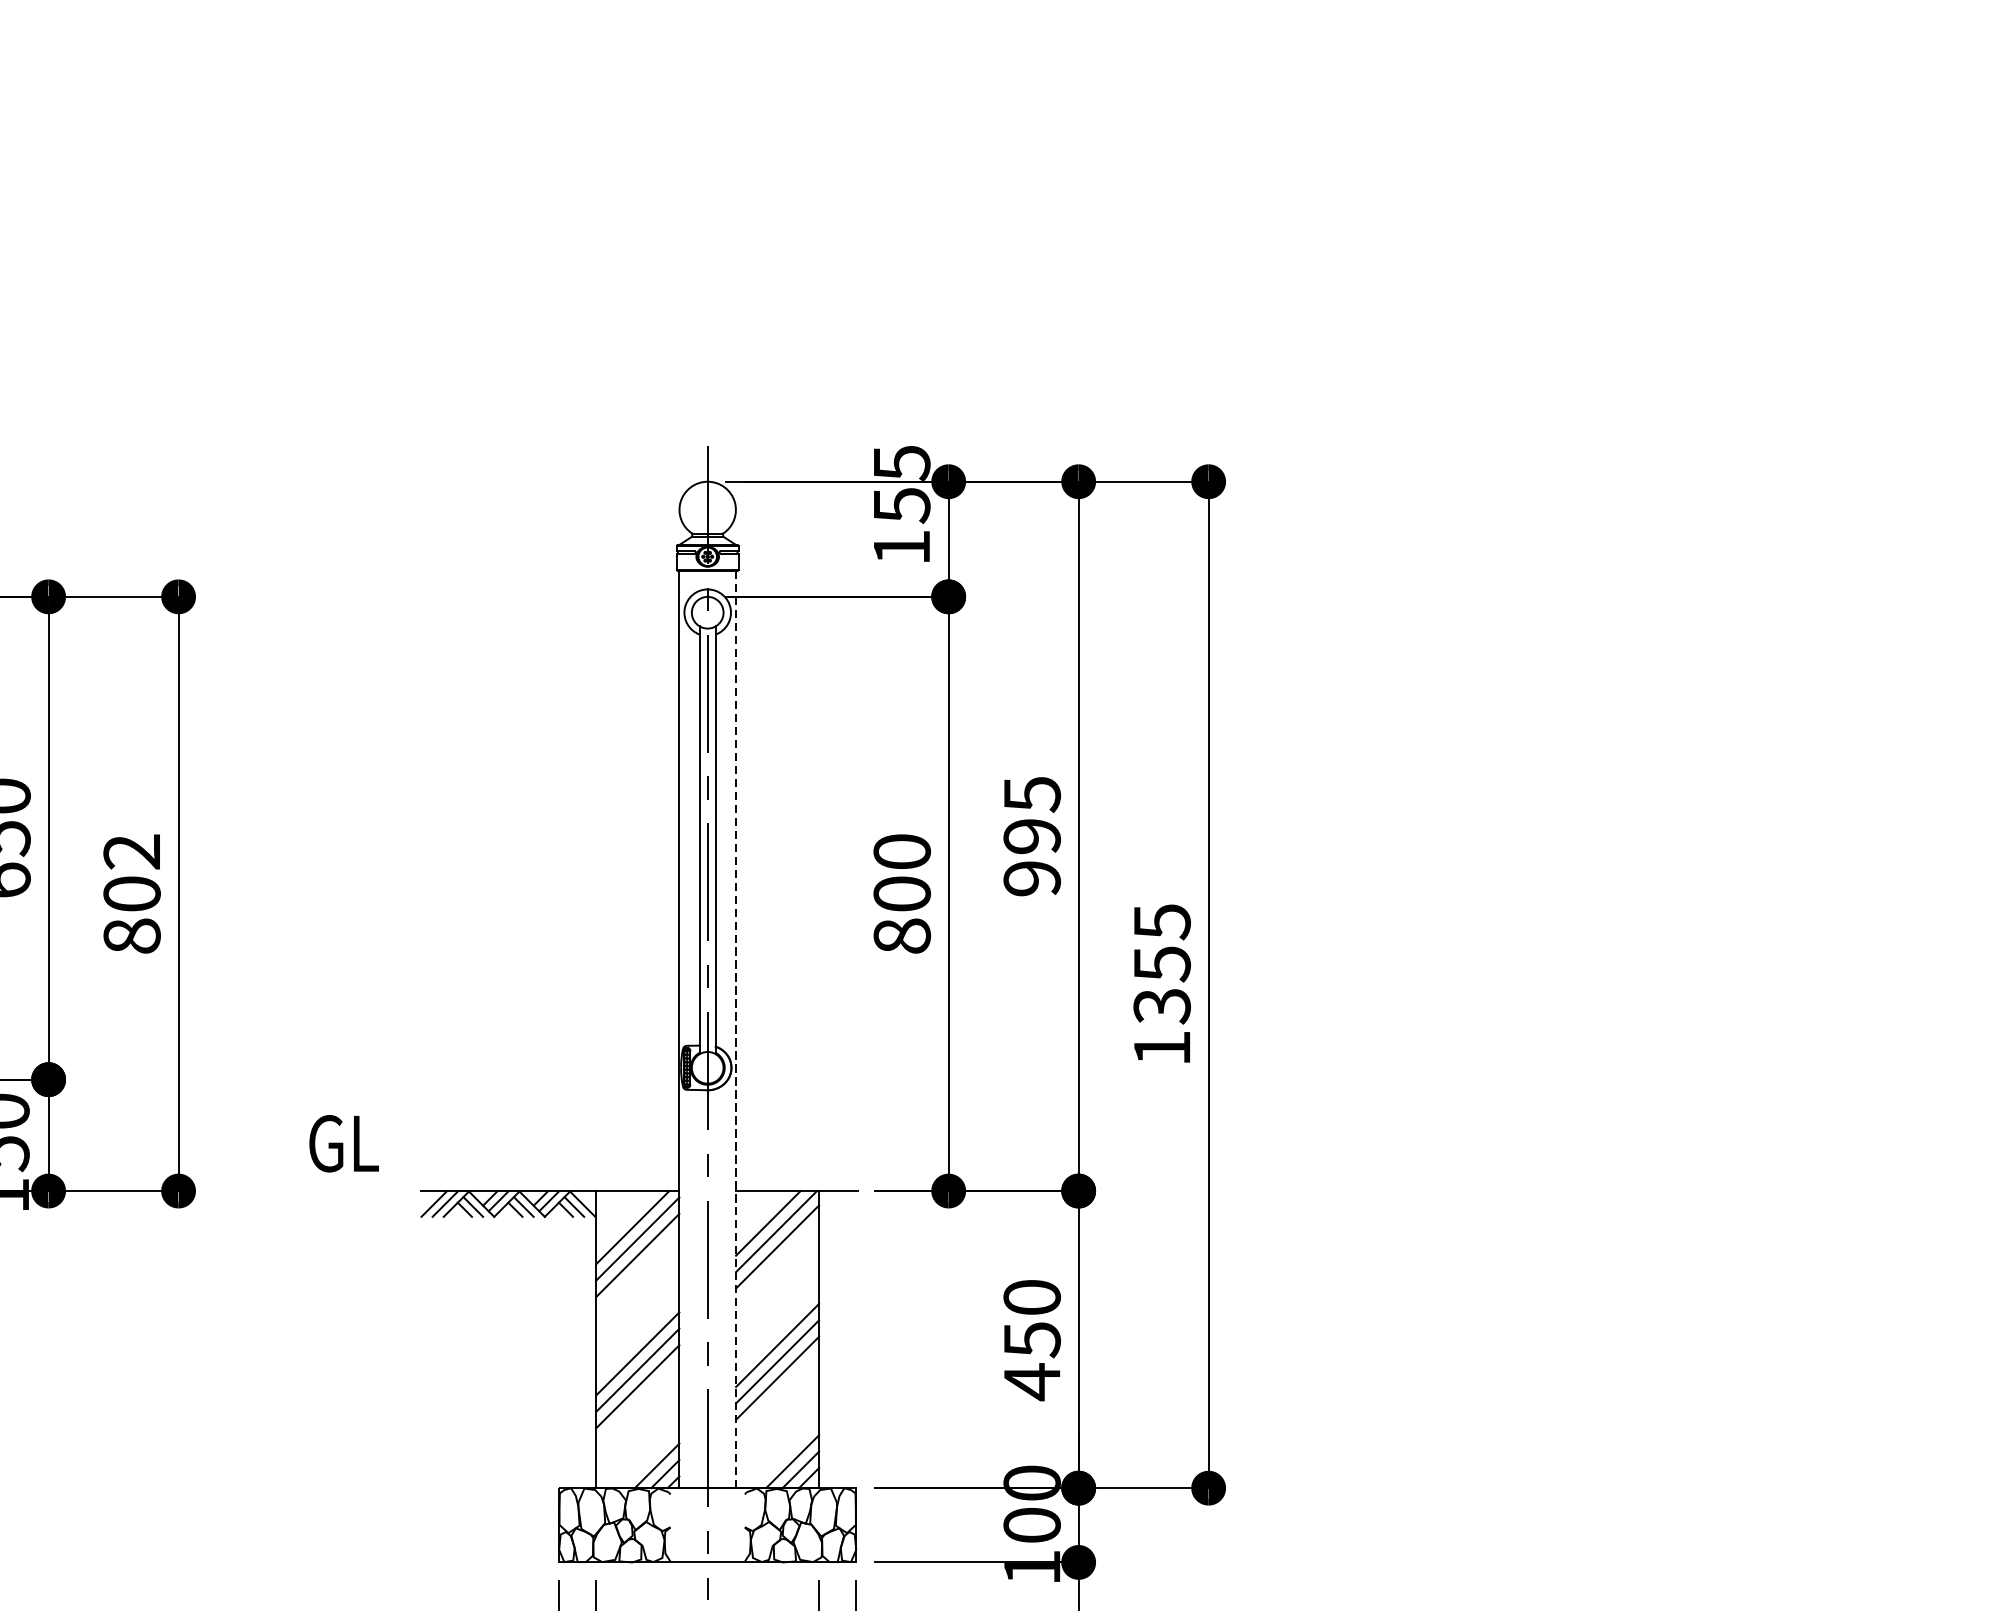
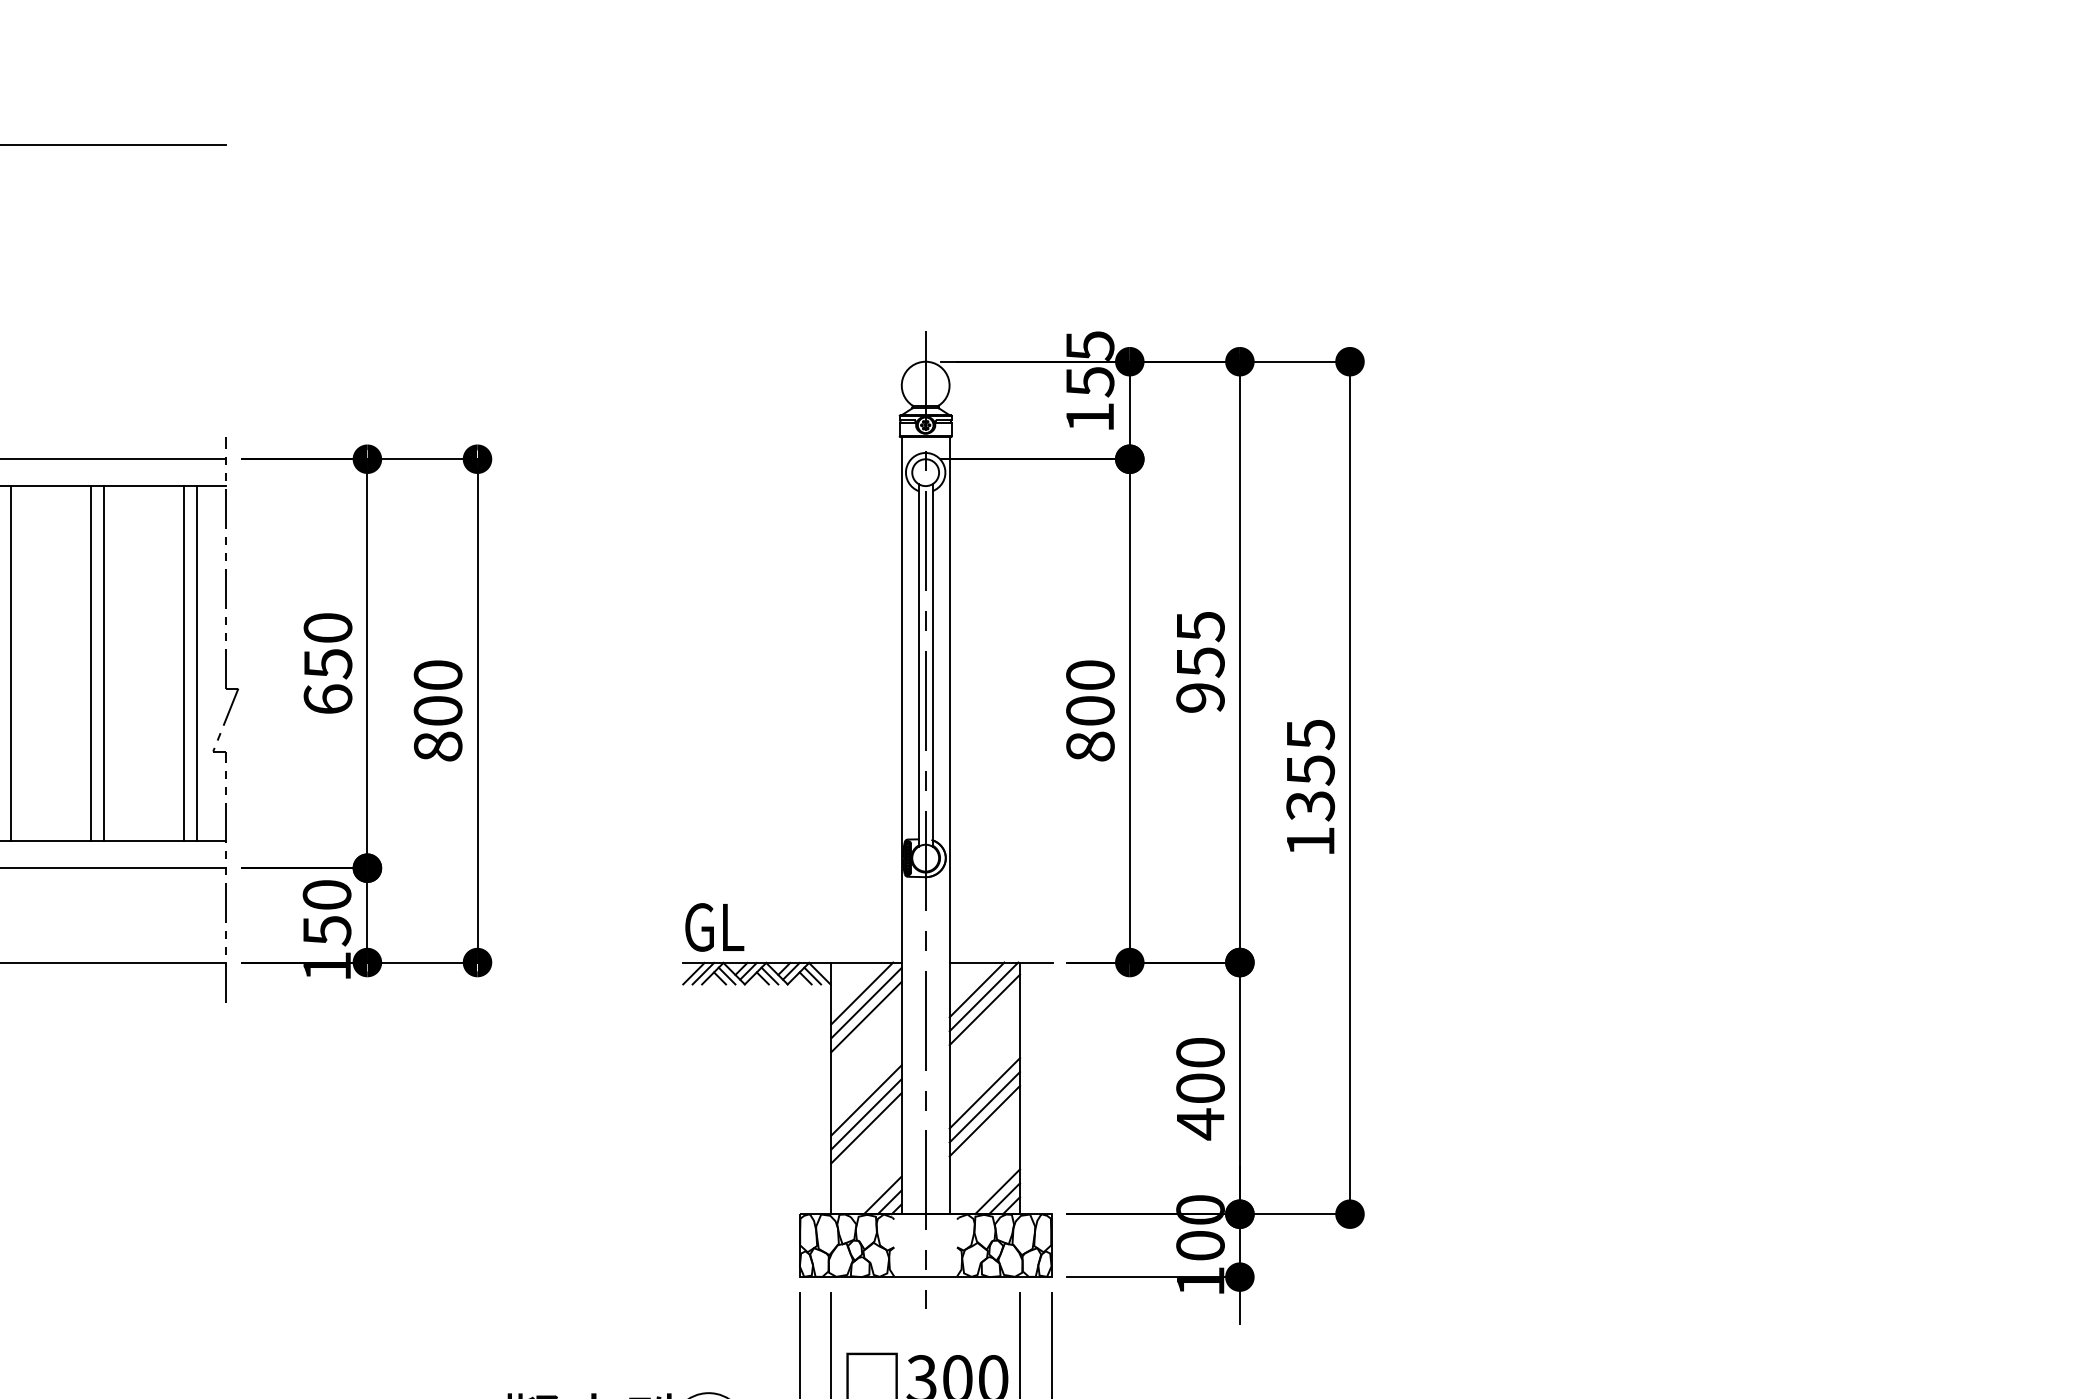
text: (1032, 836) -> (1200, 662), 995 -> 955
text: (131, 852) -> (437, 675), 802 -> 800
line: (735, 1030) -> (949, 826), dashed -> solid
text: (343, 1143) -> (714, 927), moved
text: (1032, 1339) -> (1200, 1088), 450 -> 400

